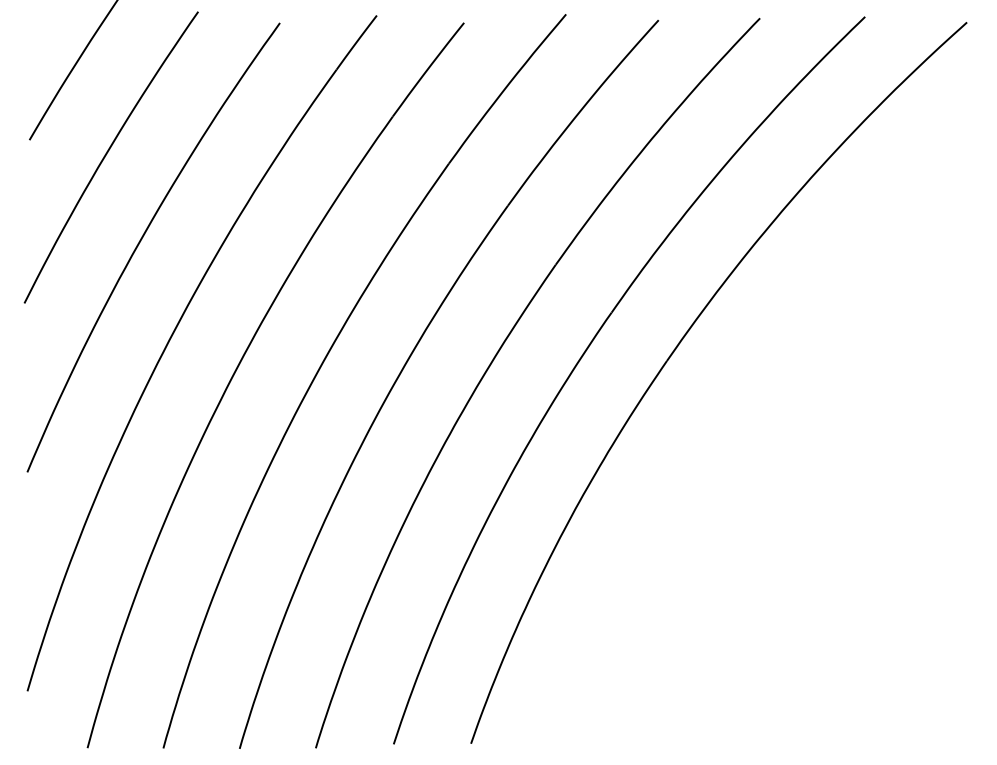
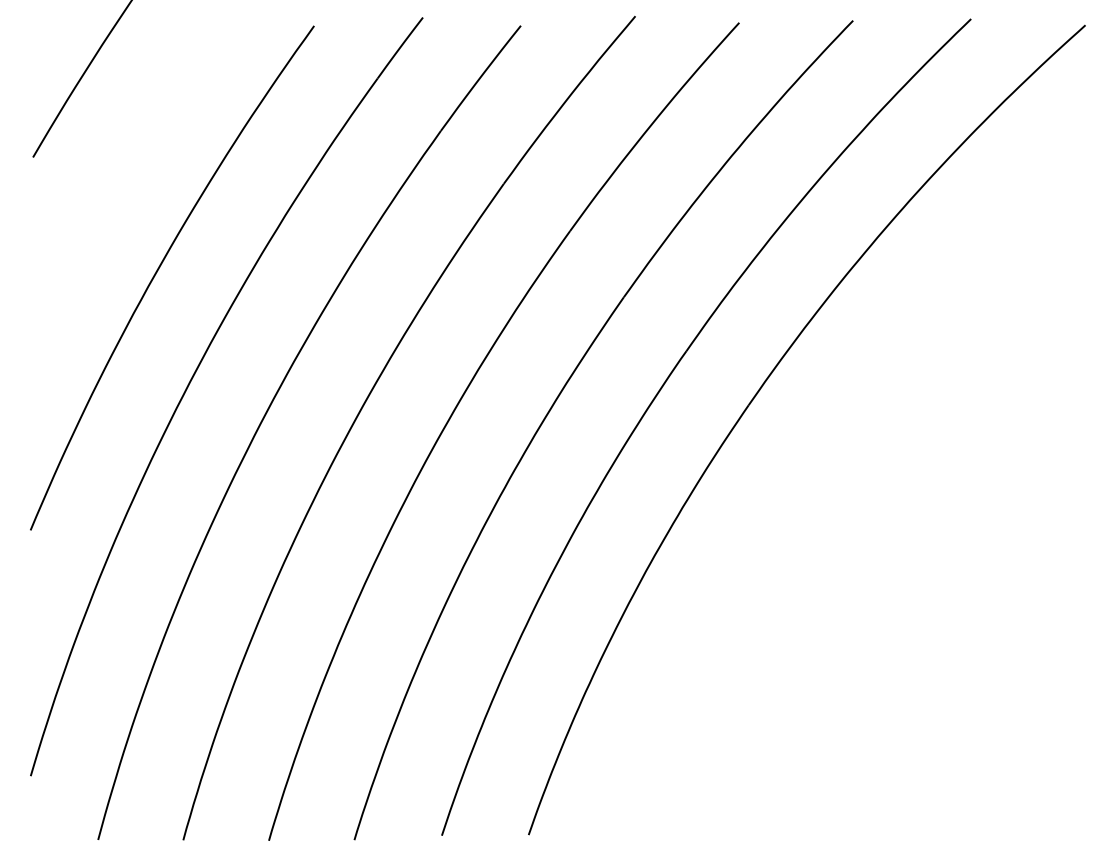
curve: (107, 154) -> (120, 173), removed

